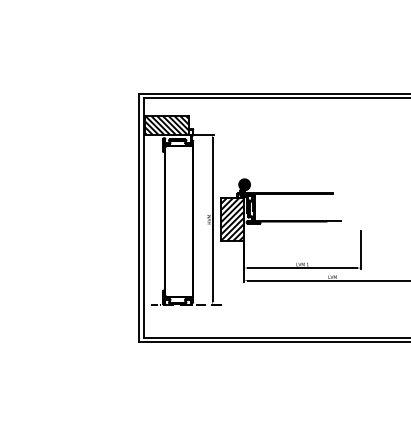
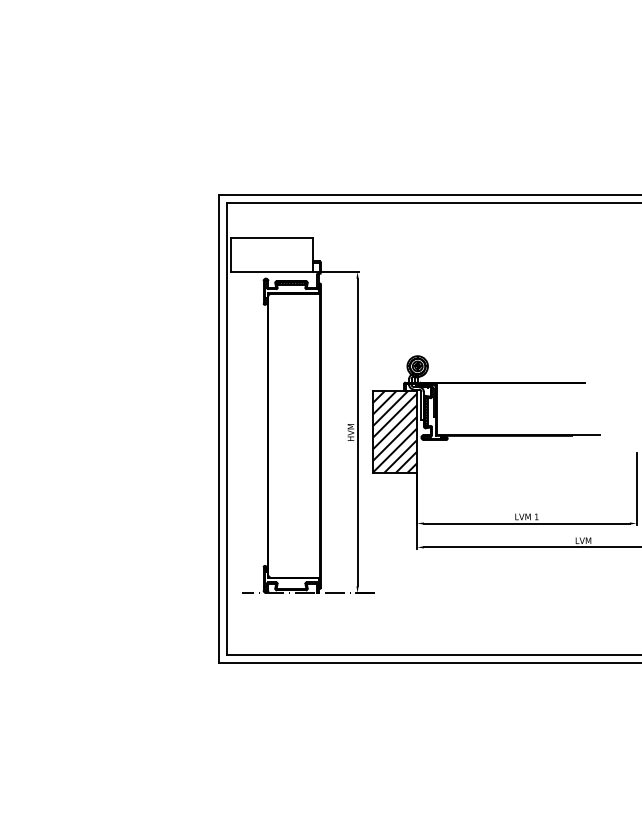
hatch: (166, 125) -> (270, 254), removed

